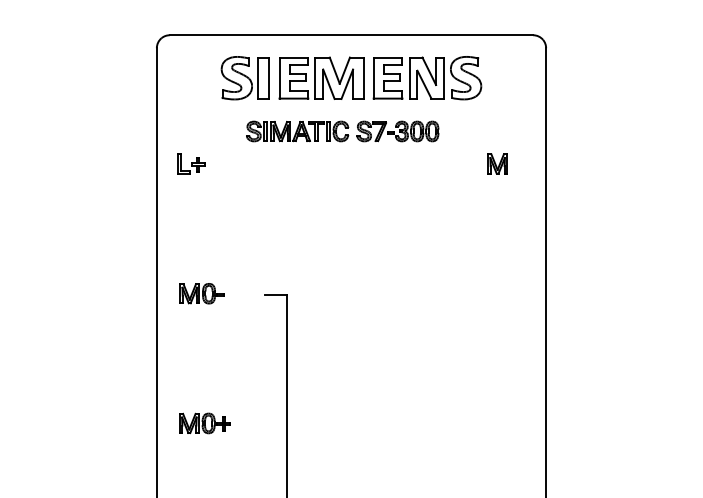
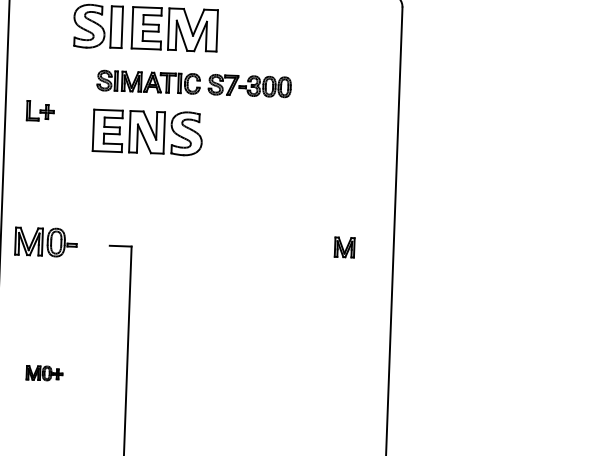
part: (427, 78) -> (147, 132), moved
part: (497, 163) -> (344, 247), moved
part: (201, 293) -> (45, 242), size x1.4
part: (204, 423) -> (44, 373), size x0.7

